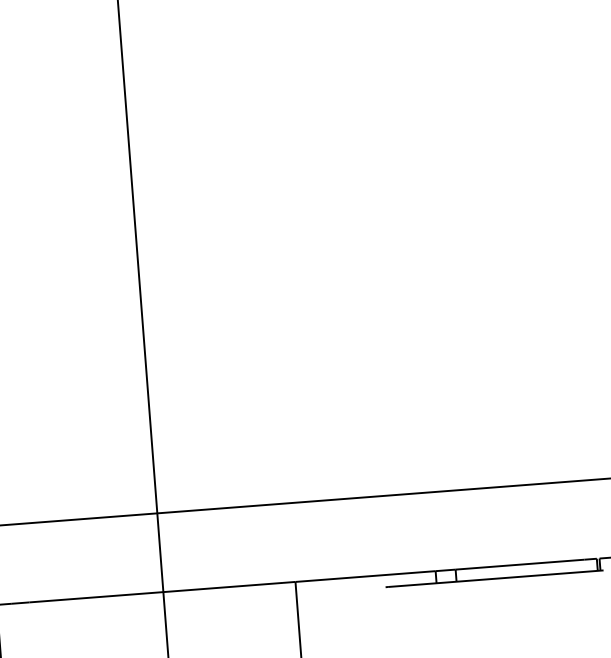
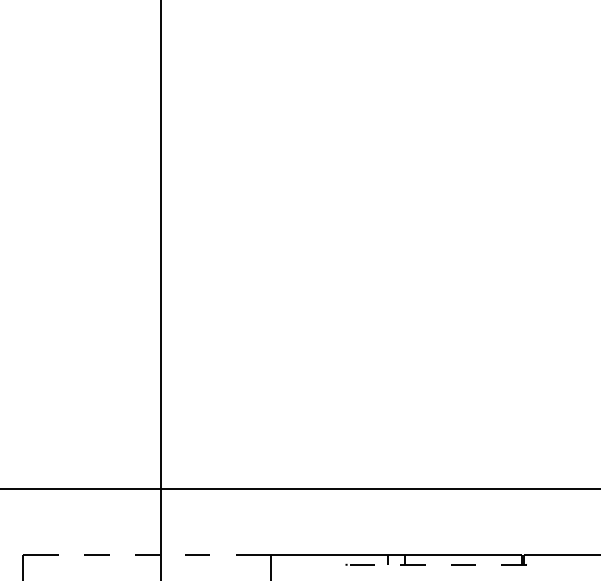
line: (494, 578) -> (436, 564), solid -> dashed
line: (156, 592) -> (155, 554), solid -> dashed

